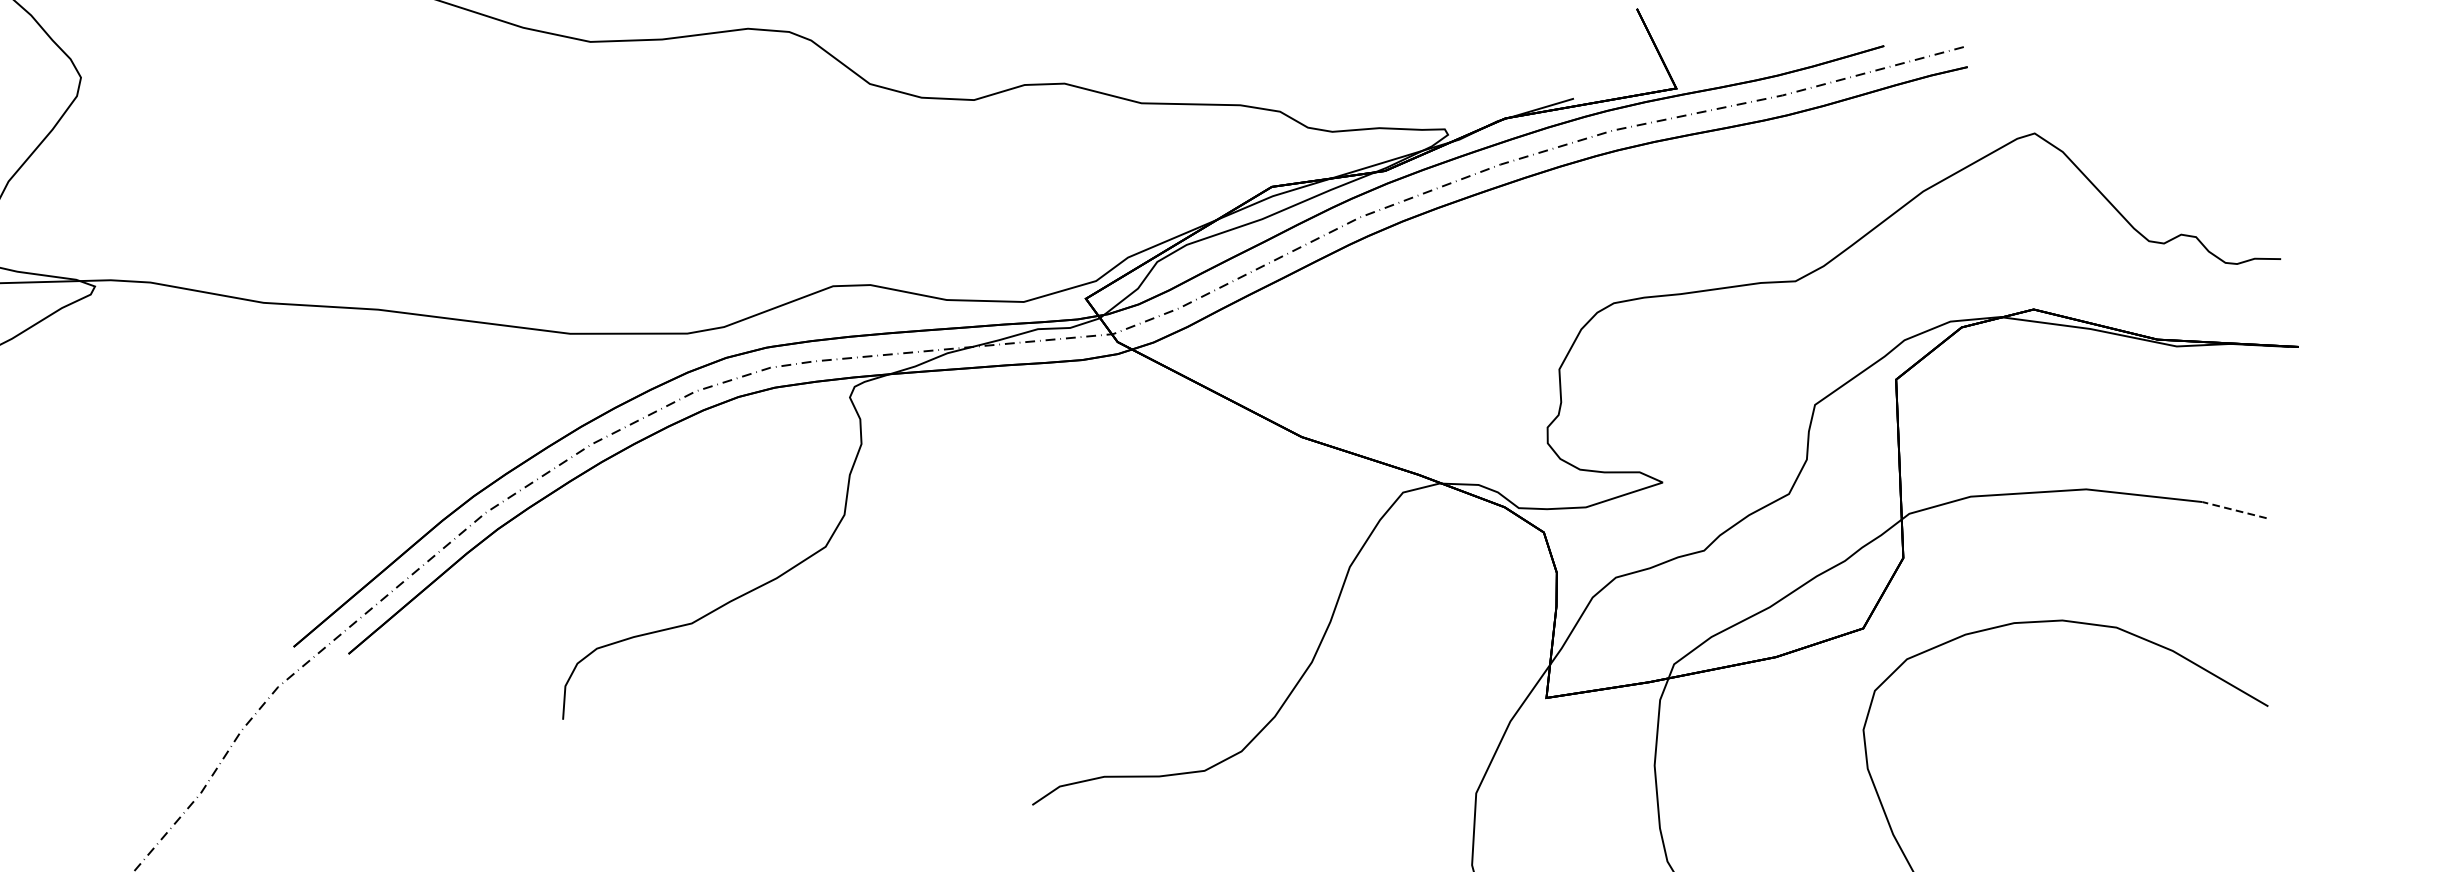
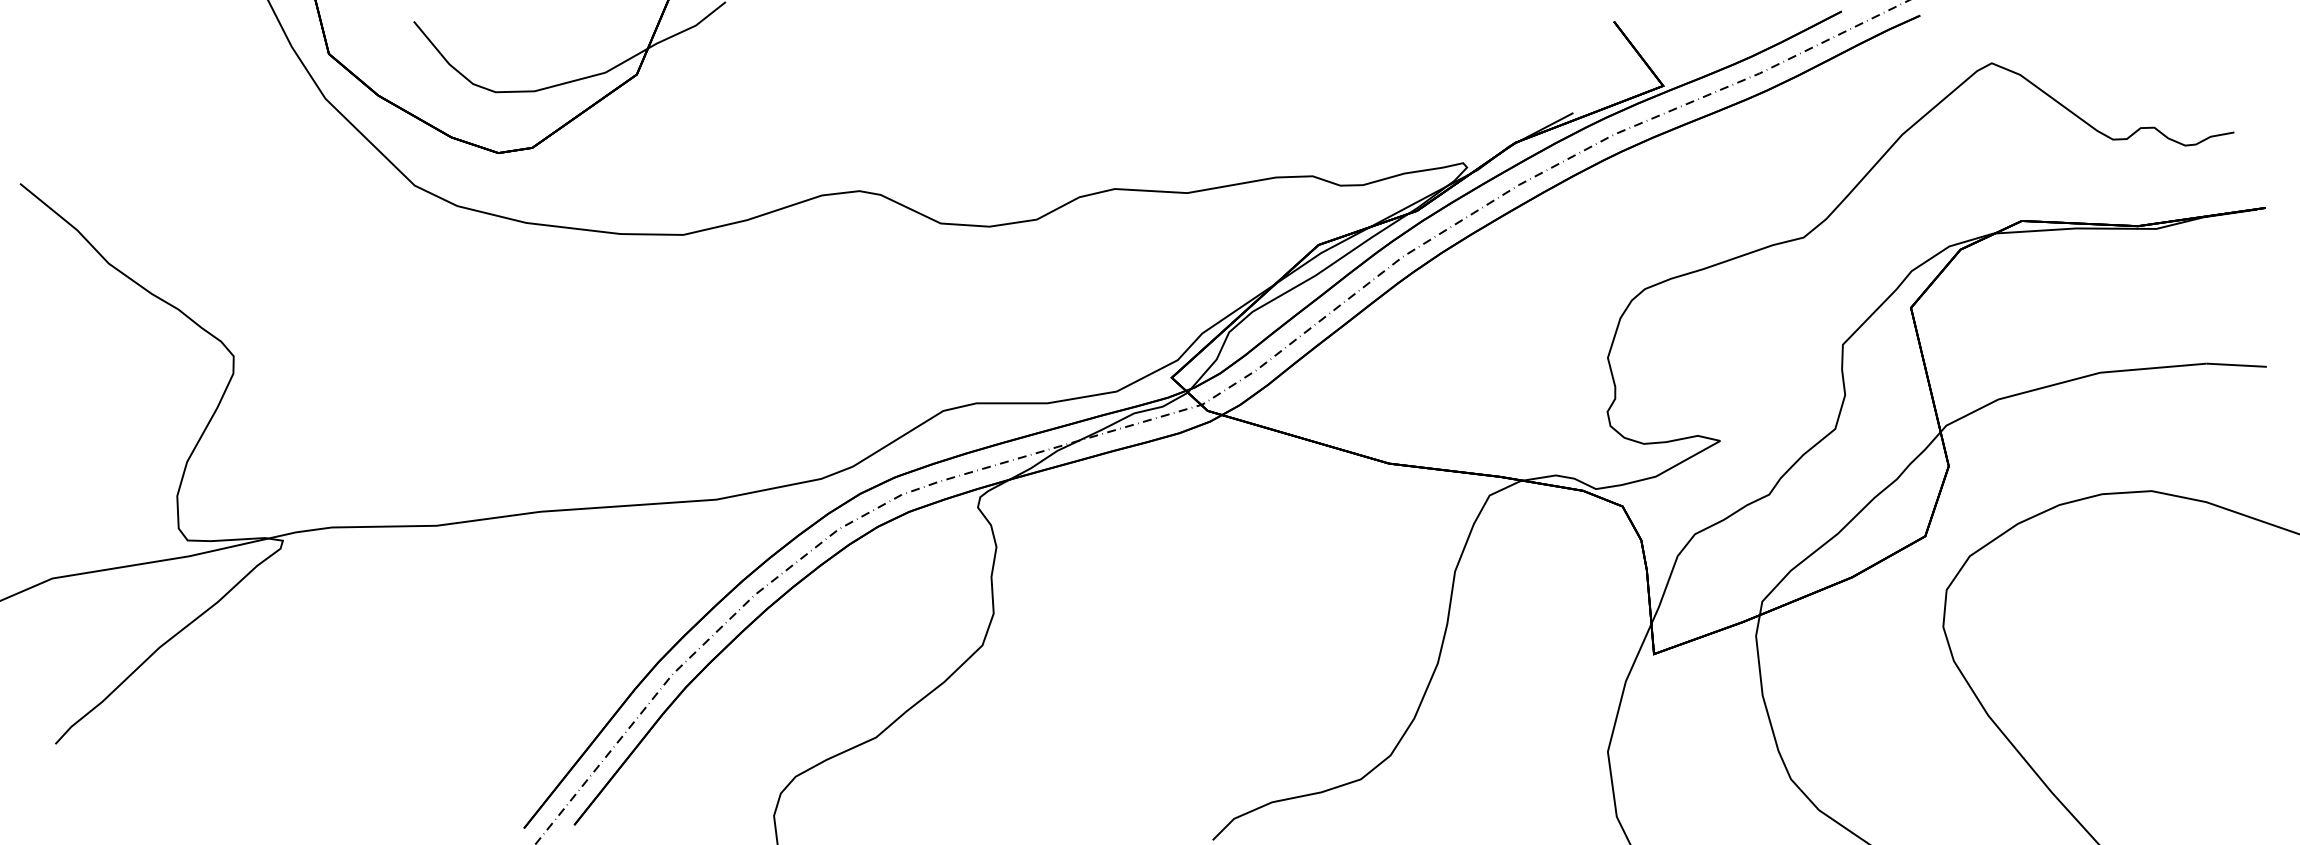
line: (2234, 510) -> (2236, 365), dashed -> solid

